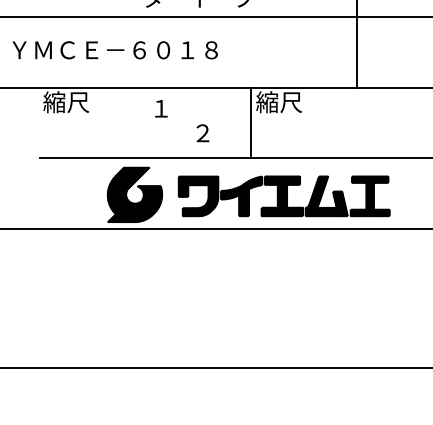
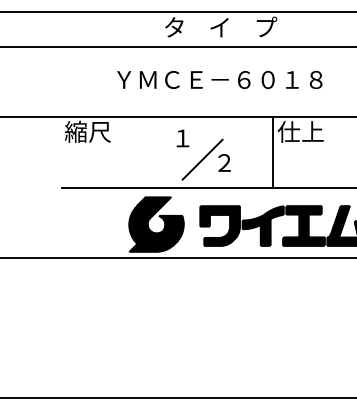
text: (114, 50) -> (219, 80), moved
text: (279, 102) -> (301, 132), 縮尺 -> 仕上
line: (180, 129) -> (202, 159), added

